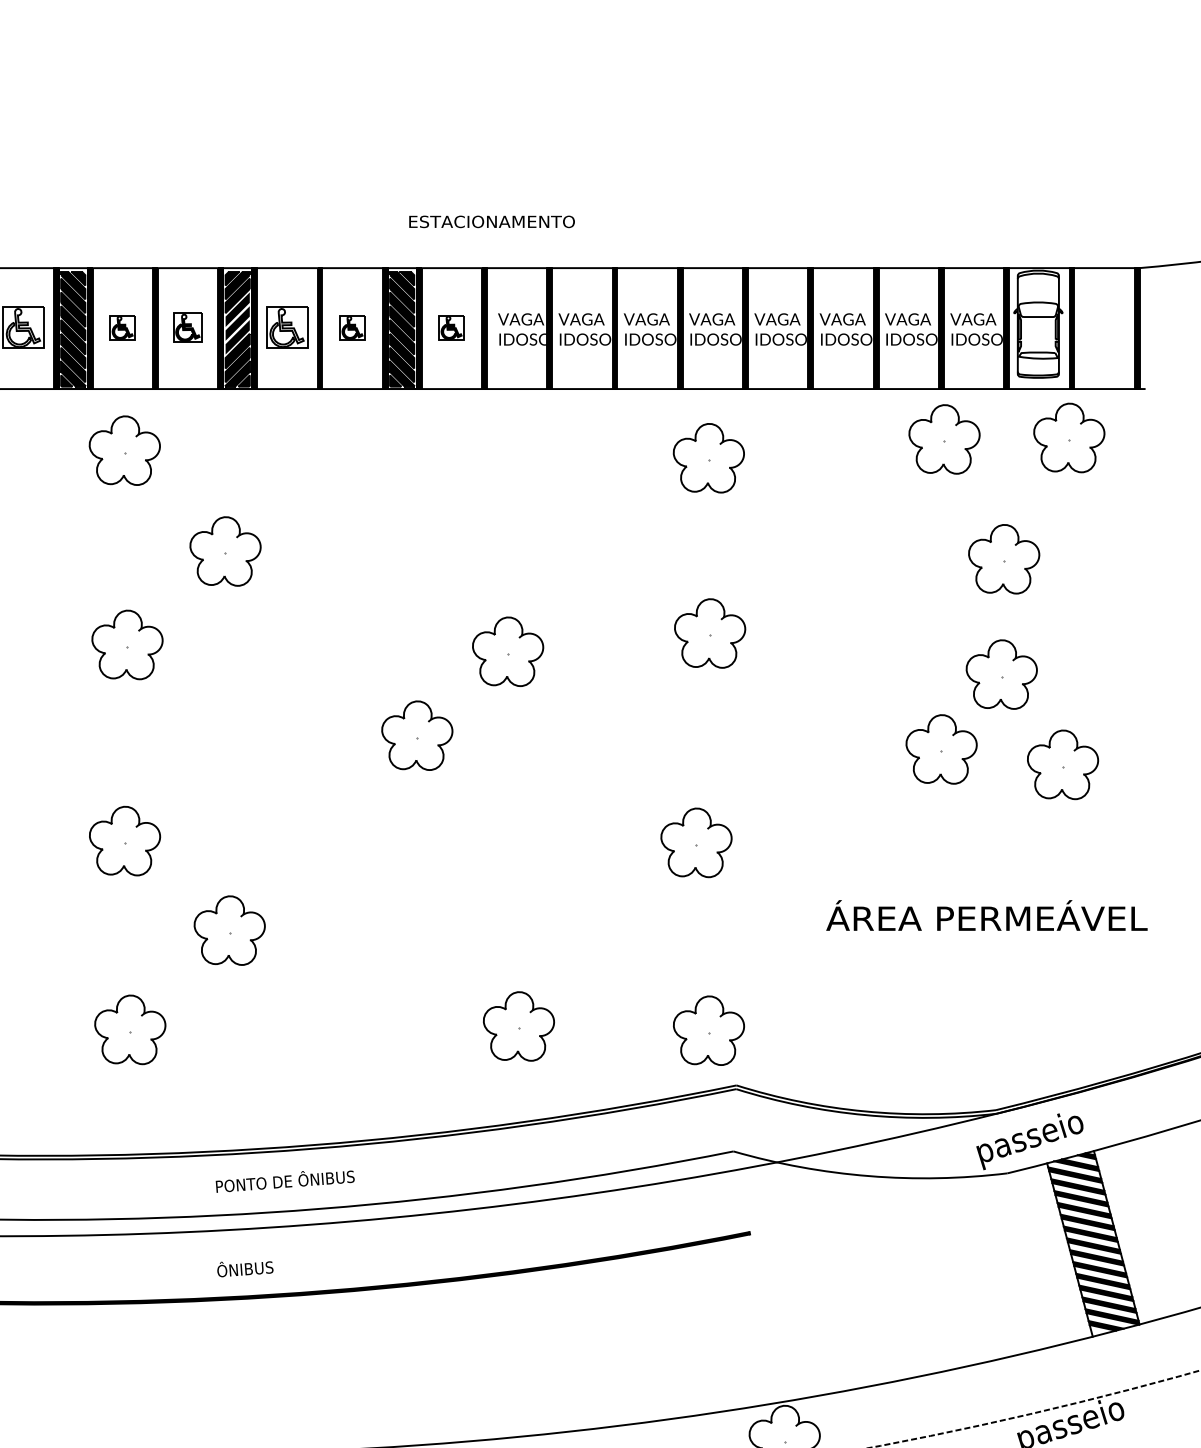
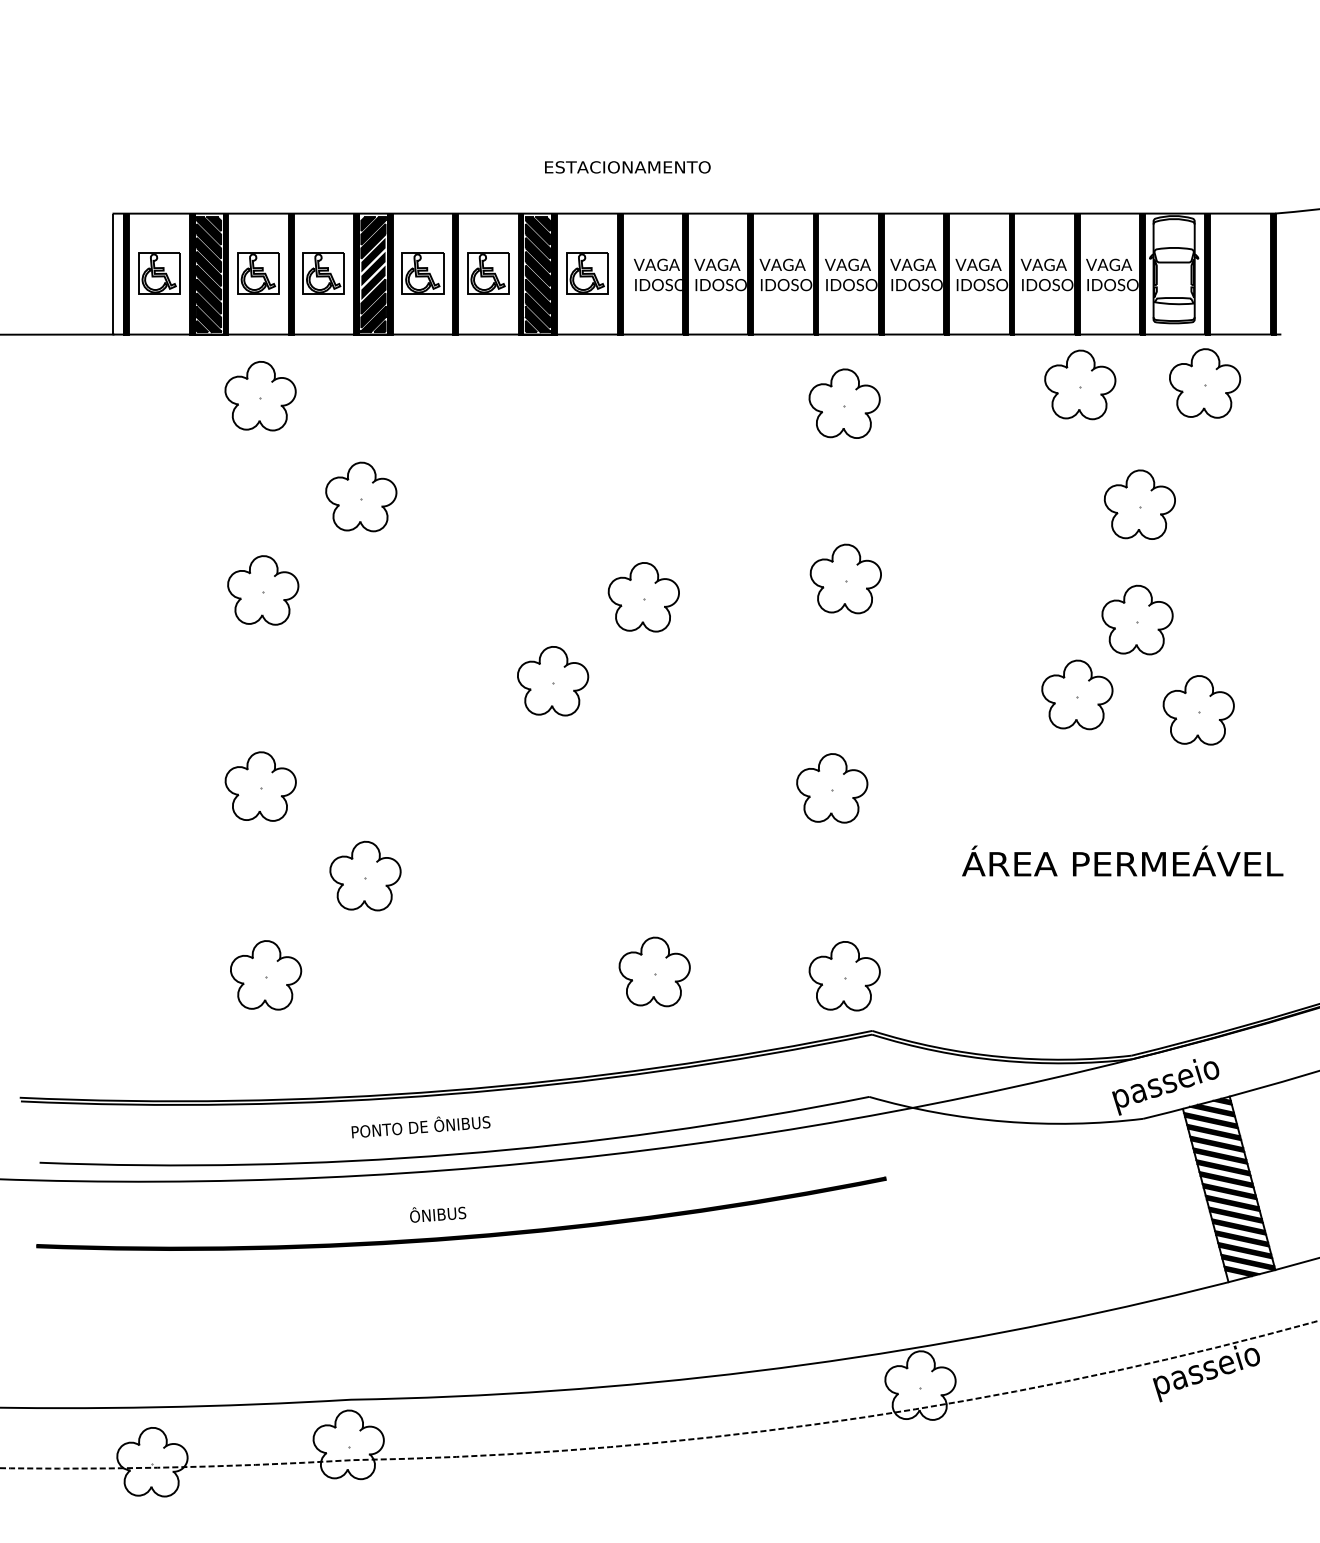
part: (122, 328) -> (258, 273), size x1.67
part: (187, 328) -> (323, 273), size x1.43
part: (352, 328) -> (488, 273), size x1.67
part: (451, 328) -> (587, 273), size x1.67
text: (245, 1269) -> (438, 1214), moved

